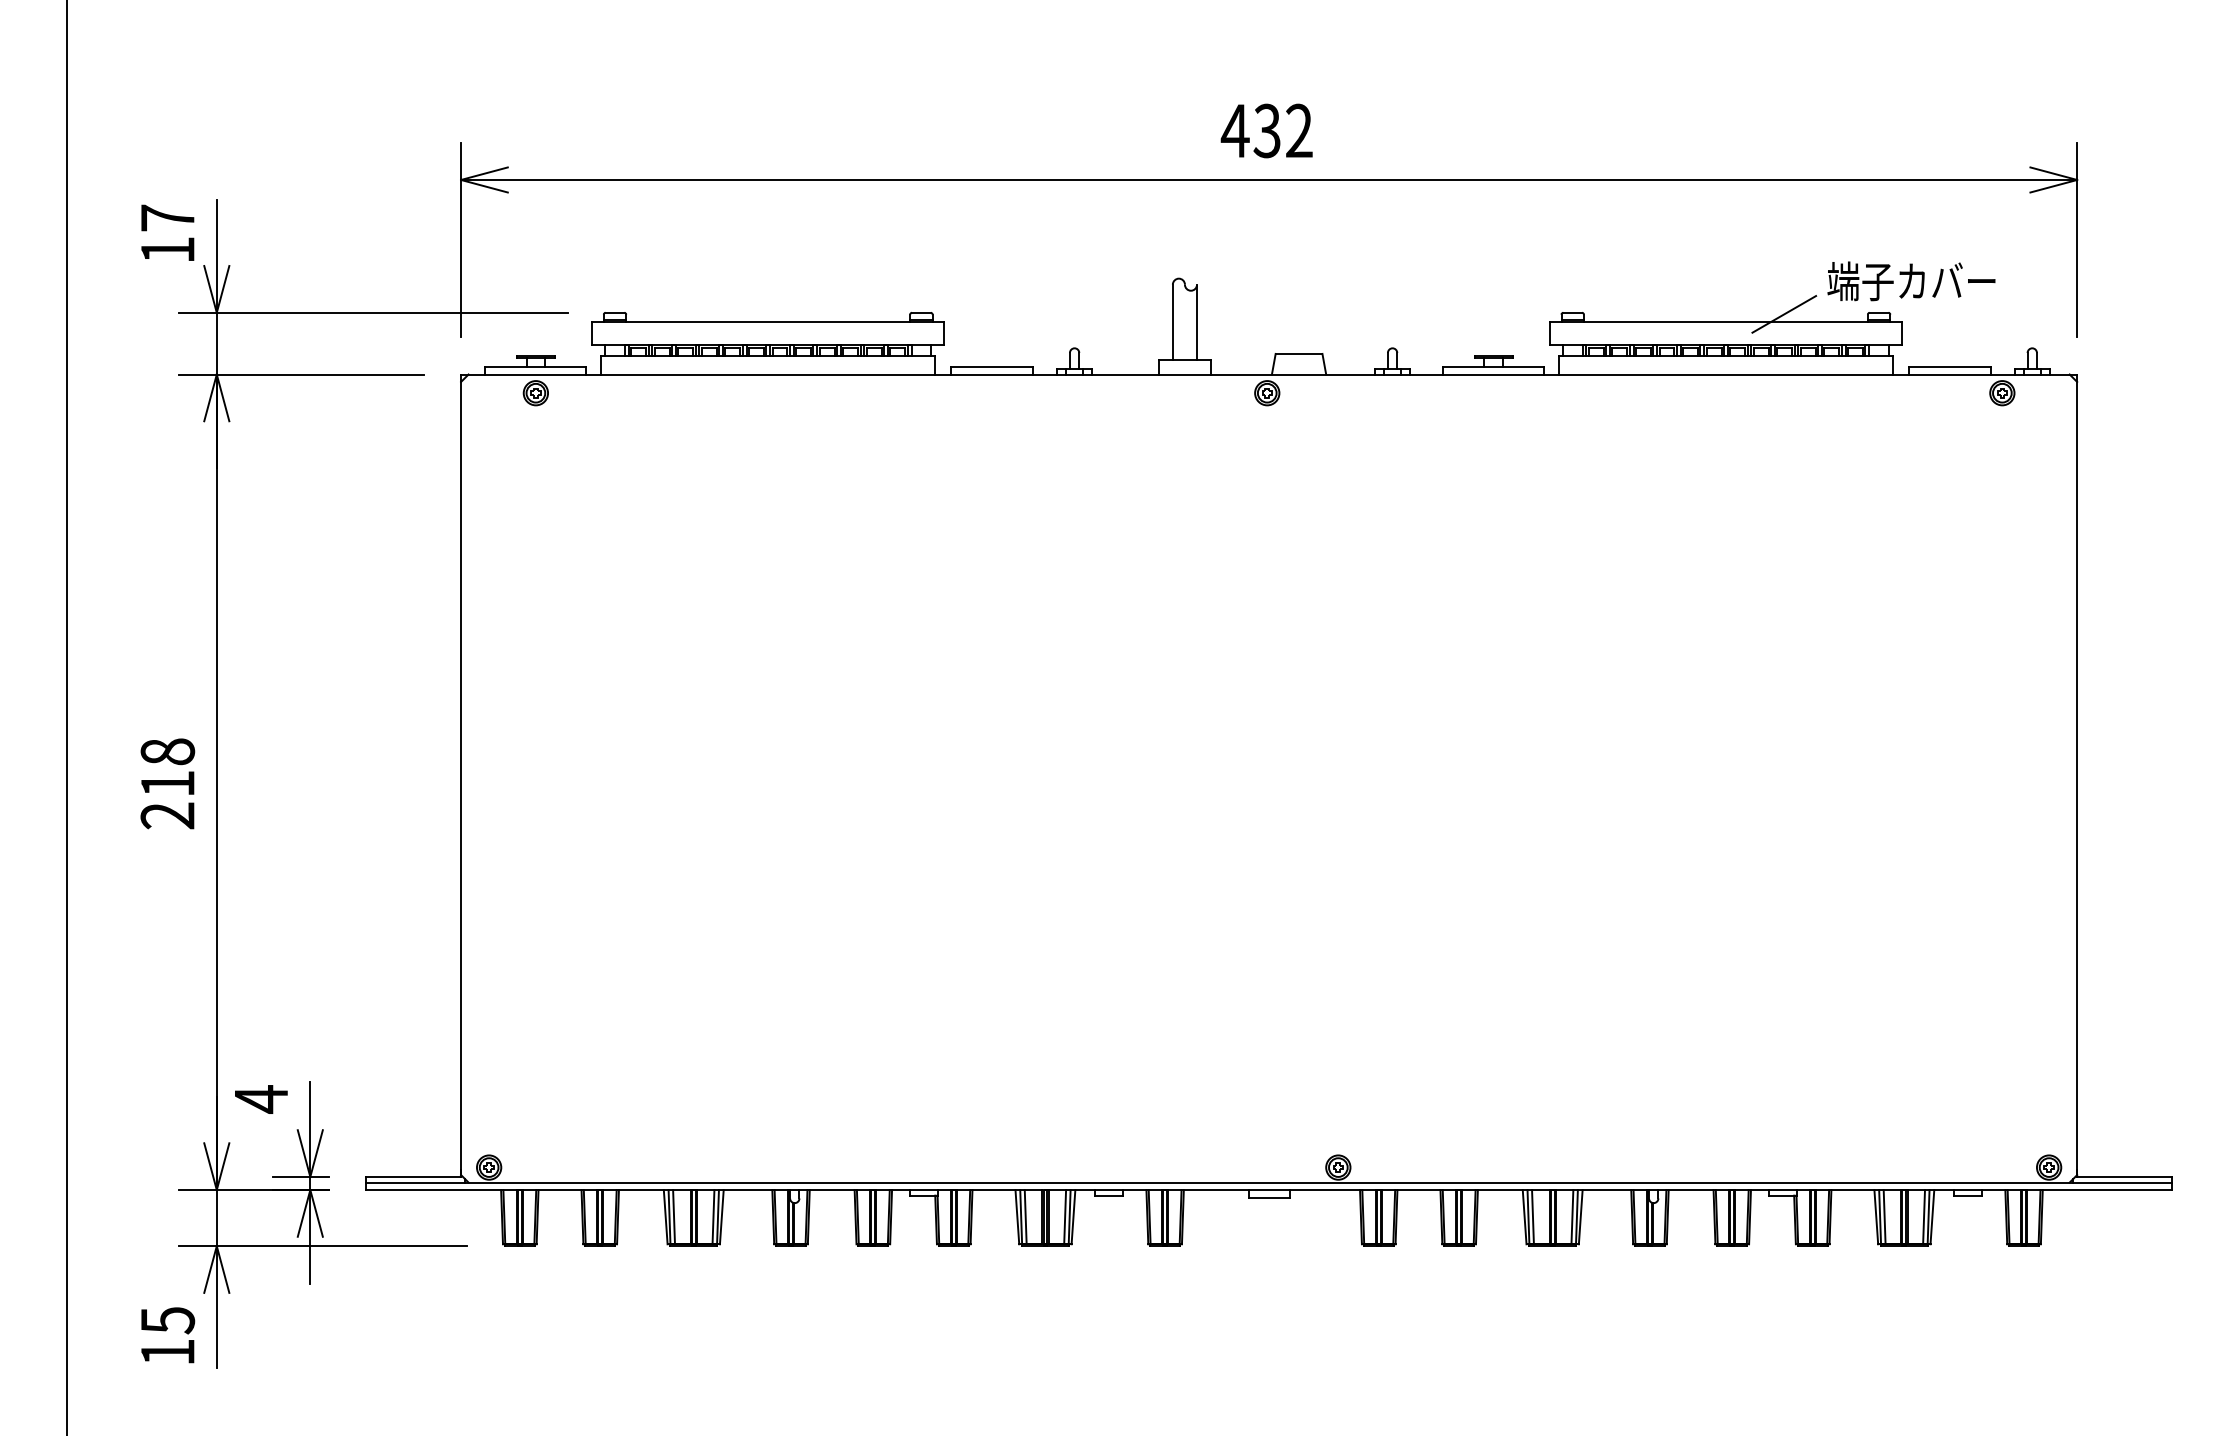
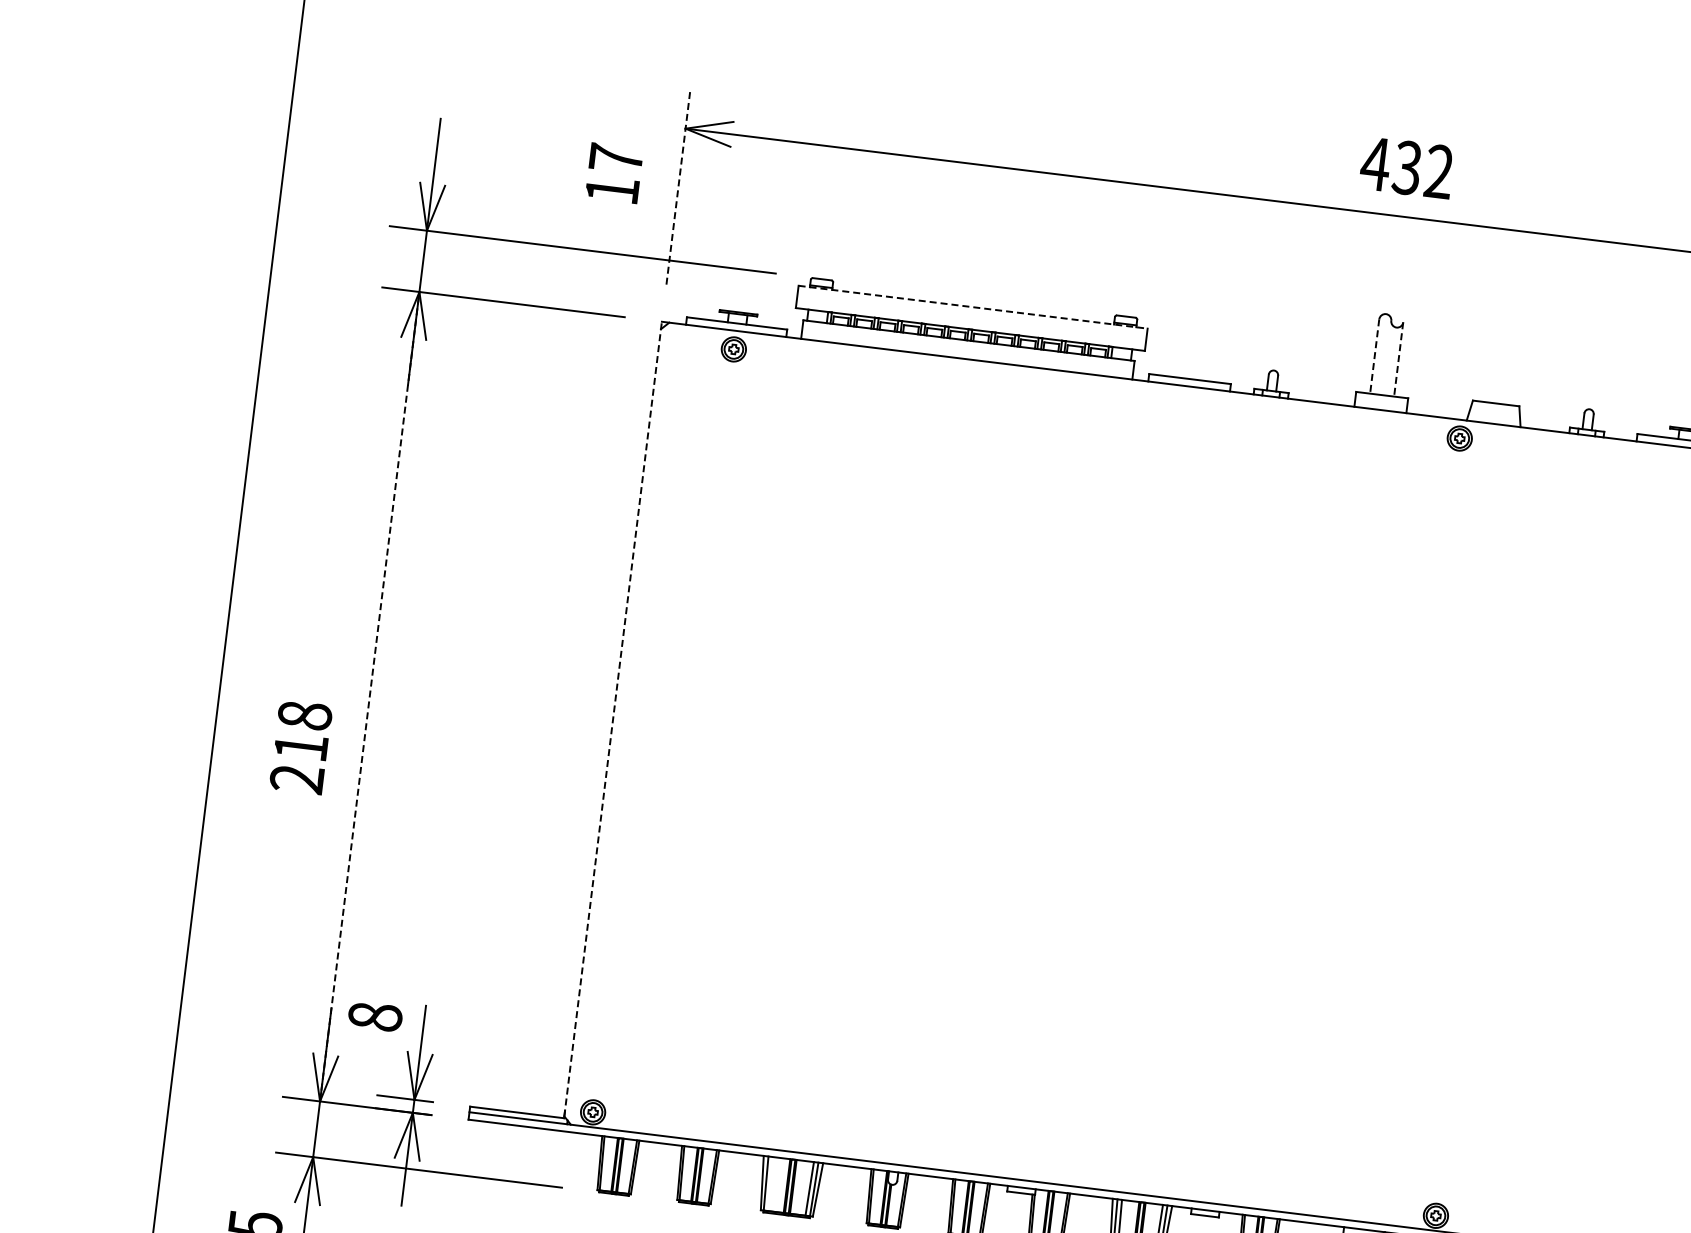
text: (1266, 130) -> (1406, 167), moved
text: (167, 232) -> (614, 172), moved
line: (461, 239) -> (678, 187), solid -> dashed
line: (768, 322) -> (973, 307), solid -> dashed
line: (1172, 322) -> (1374, 356), solid -> dashed
line: (1196, 322) -> (1398, 359), solid -> dashed
line: (461, 774) -> (613, 718), solid -> dashed
line: (216, 782) -> (369, 696), solid -> dashed
text: (167, 783) -> (300, 746), moved
text: (261, 1099) -> (375, 1017), 4 -> 8
line: (673, 1217) -> (770, 1184), removed

